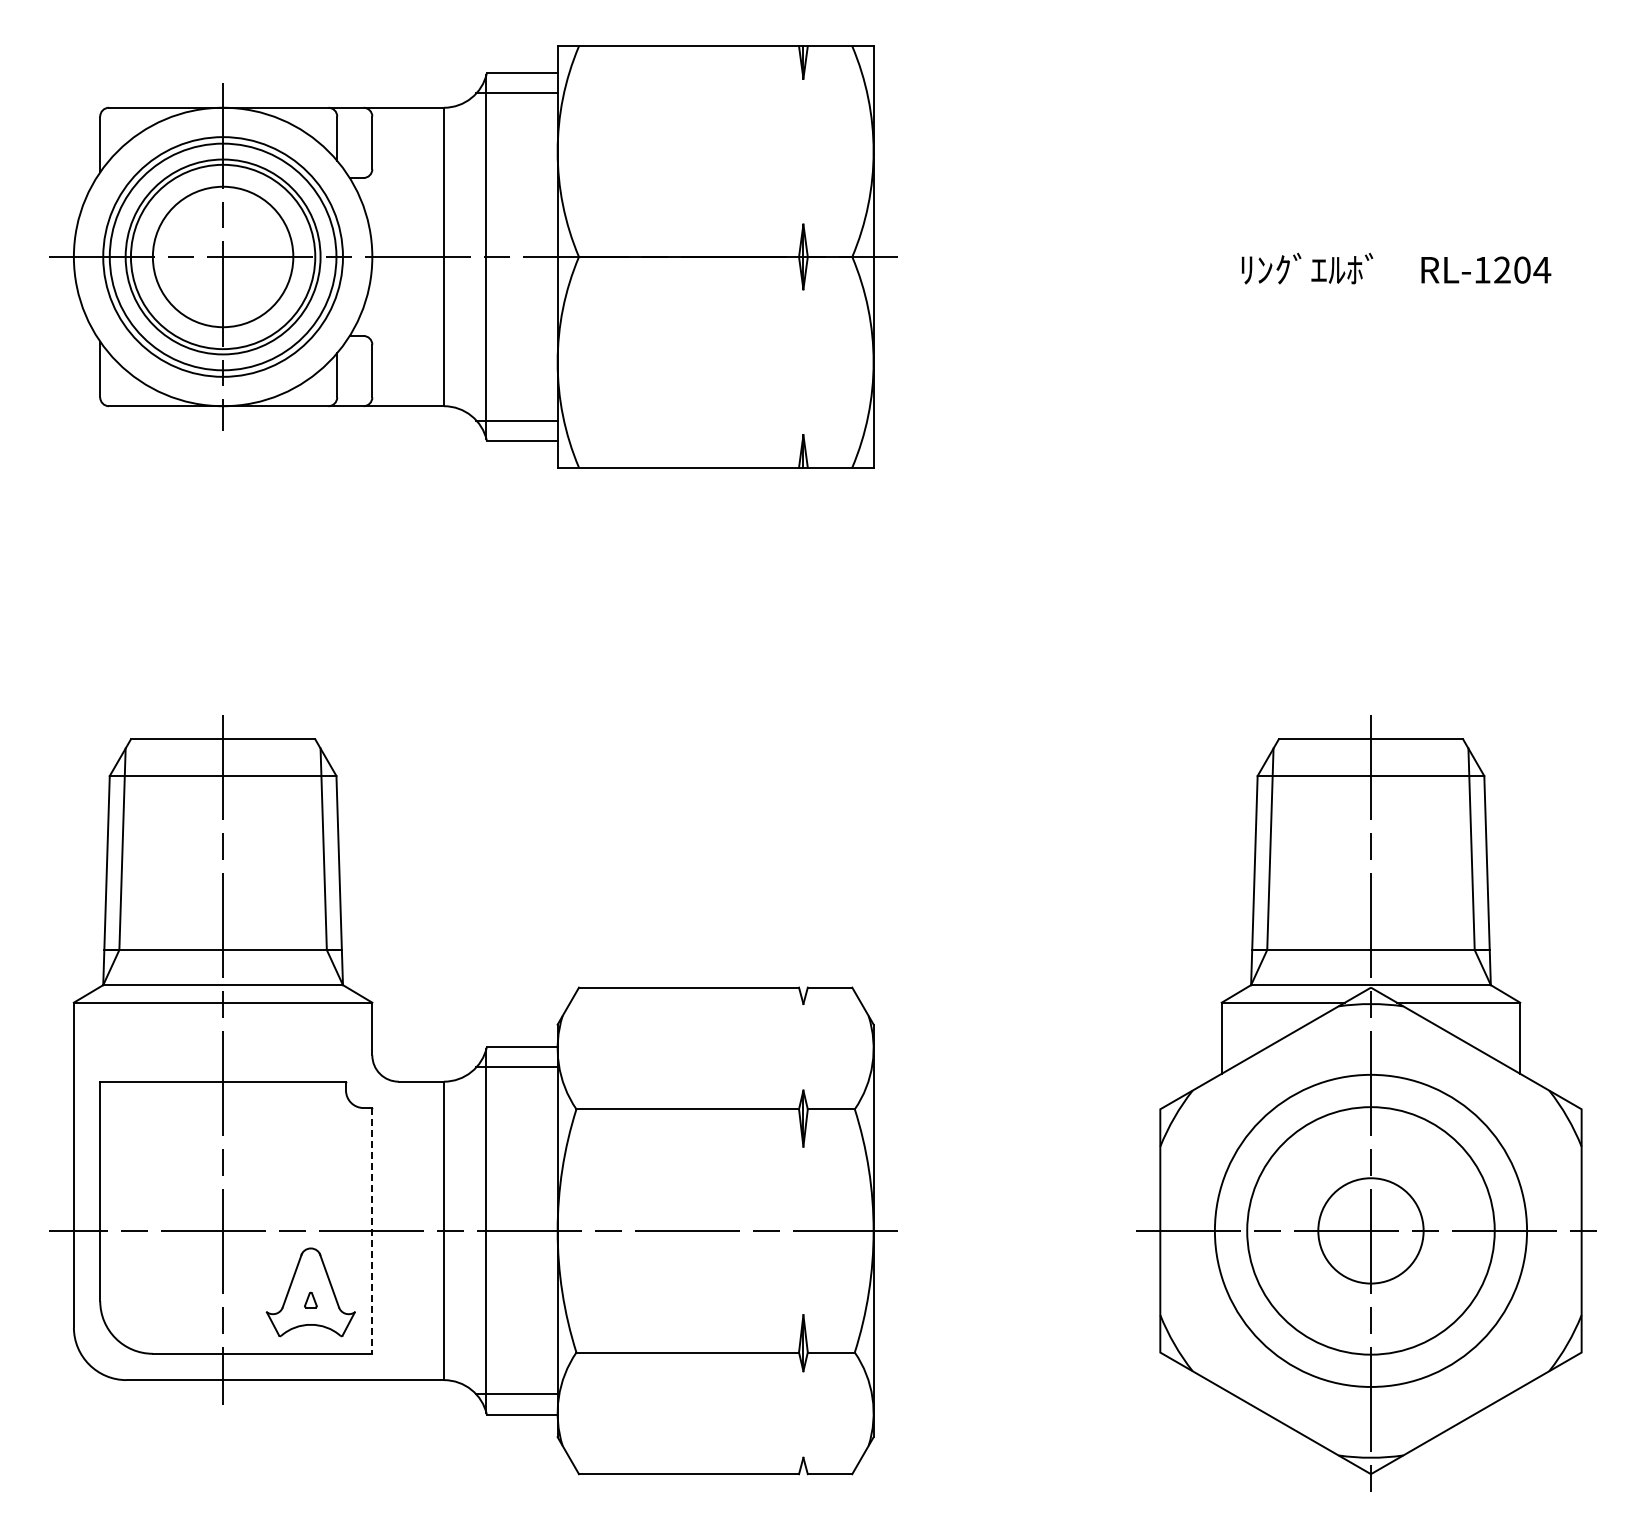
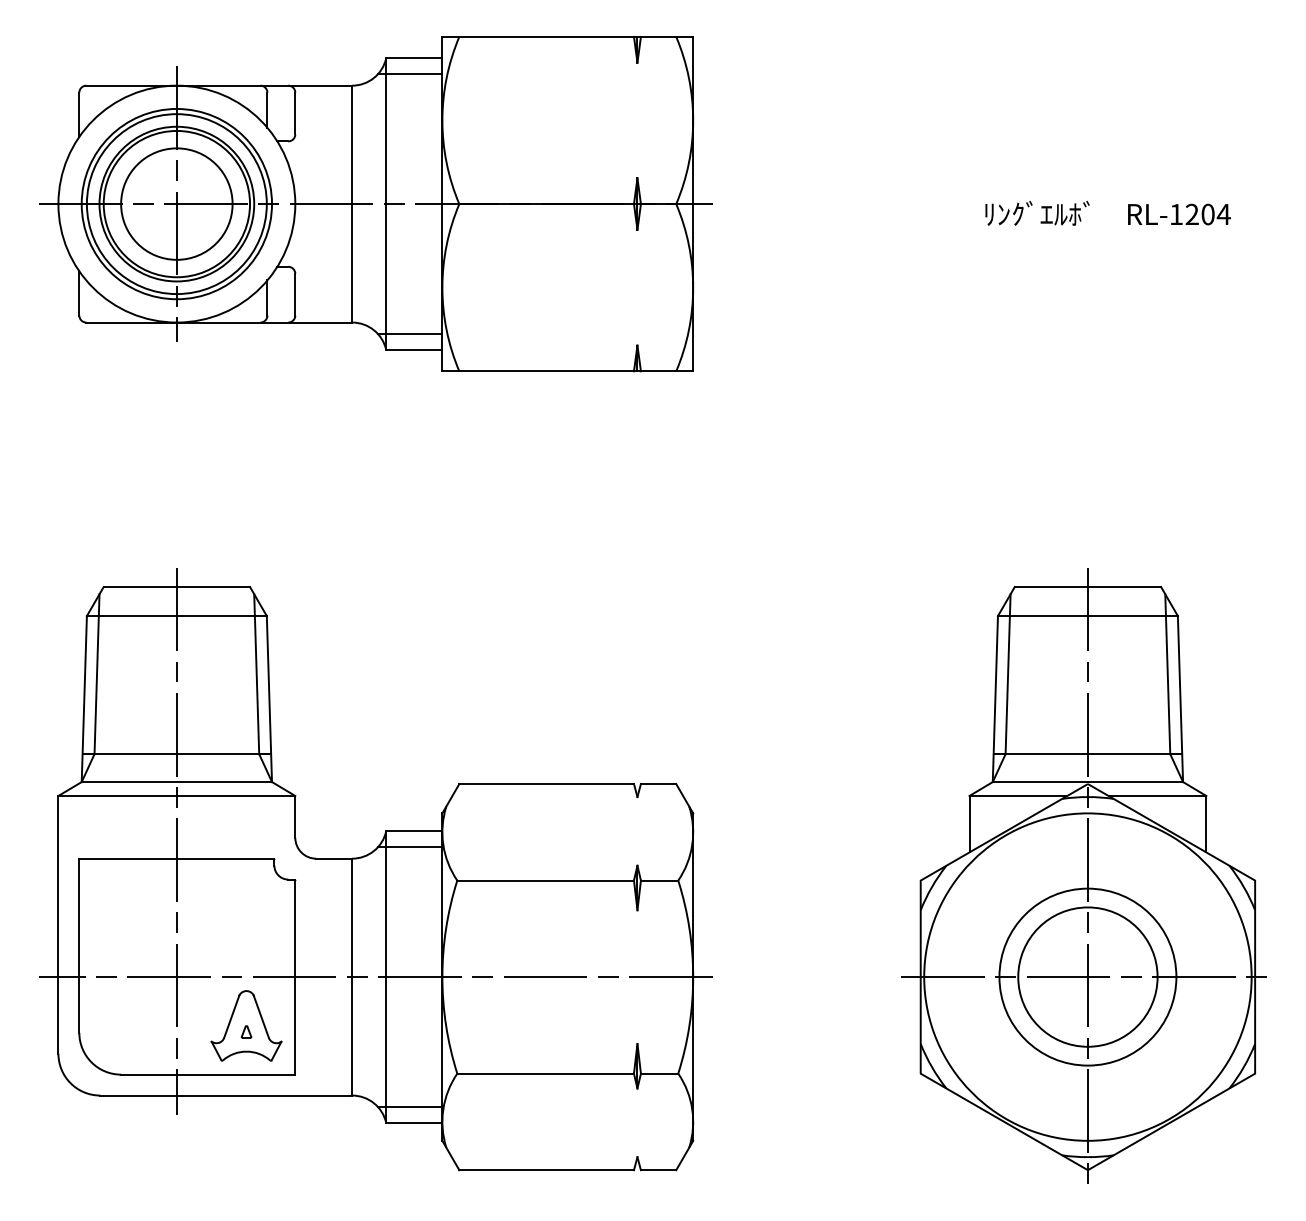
line: (372, 1230) -> (295, 976), dashed -> solid
circle: (1370, 1230) -> (1087, 976), size x0.71
circle: (1370, 1230) -> (1087, 976), size x1.67
circle: (1370, 1230) -> (1087, 976), size x1.67

